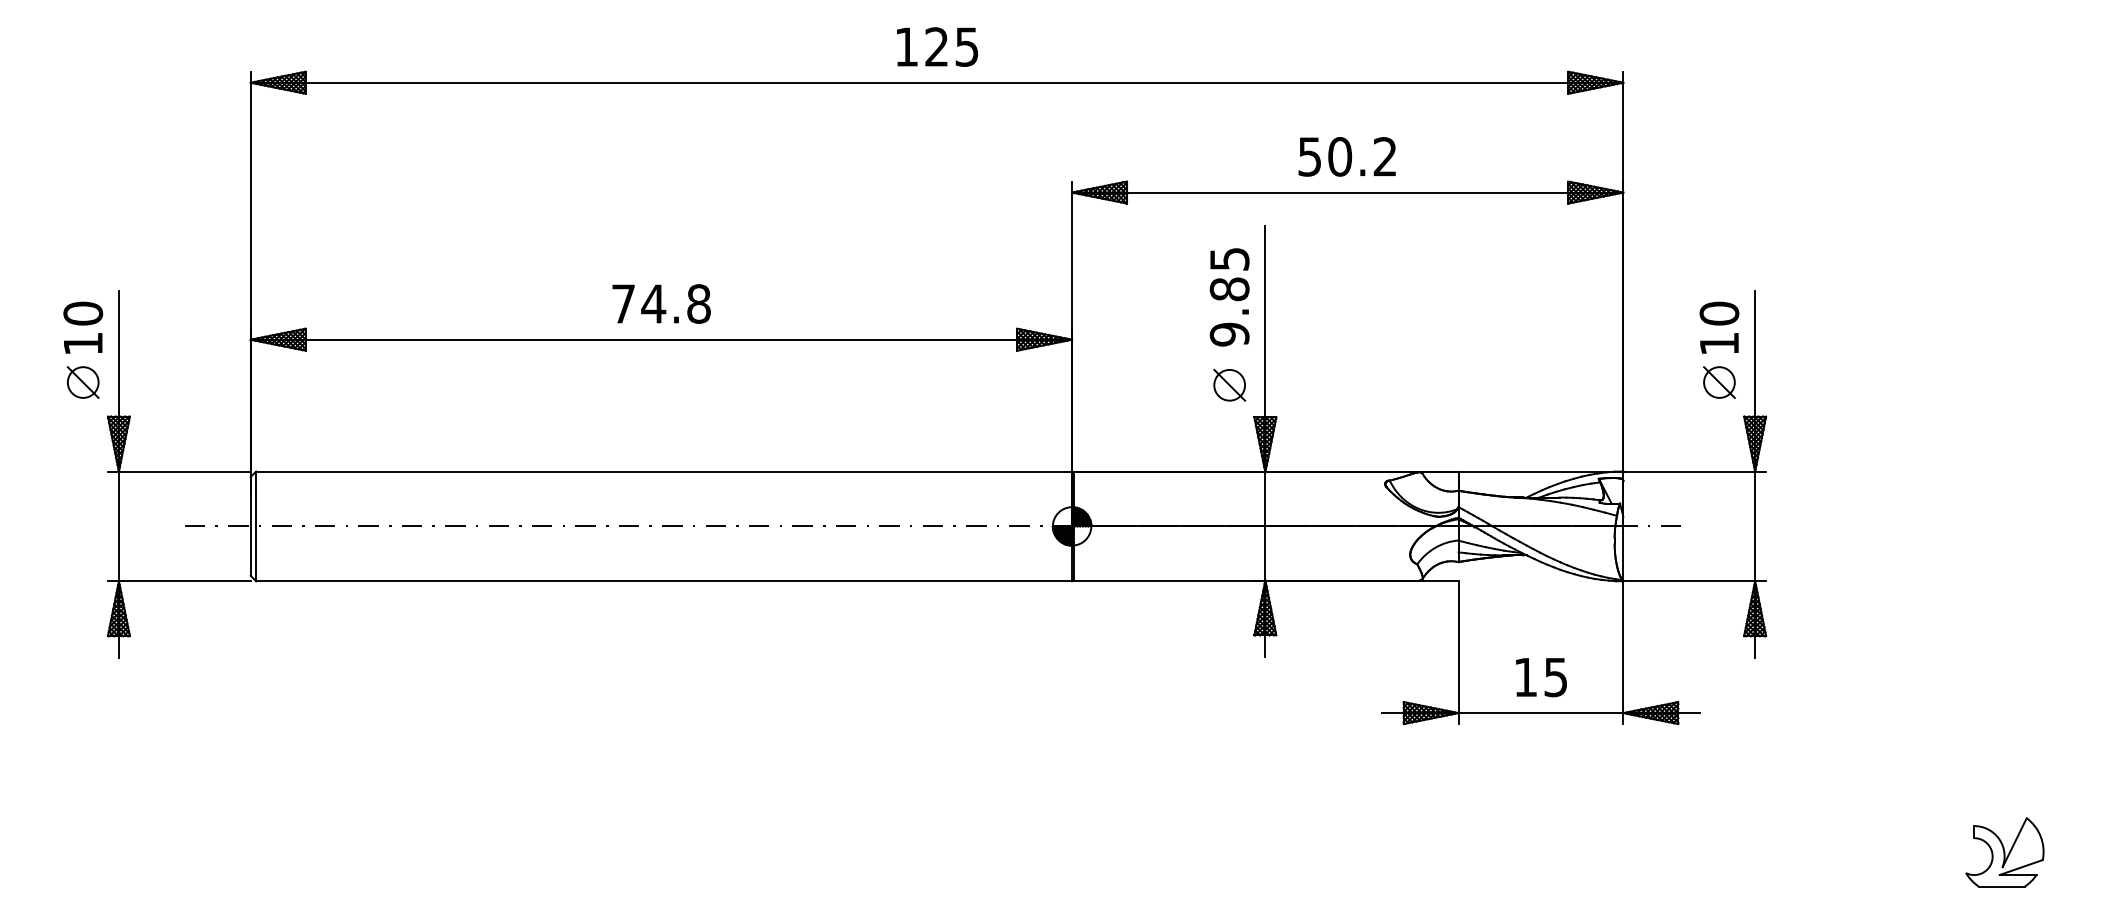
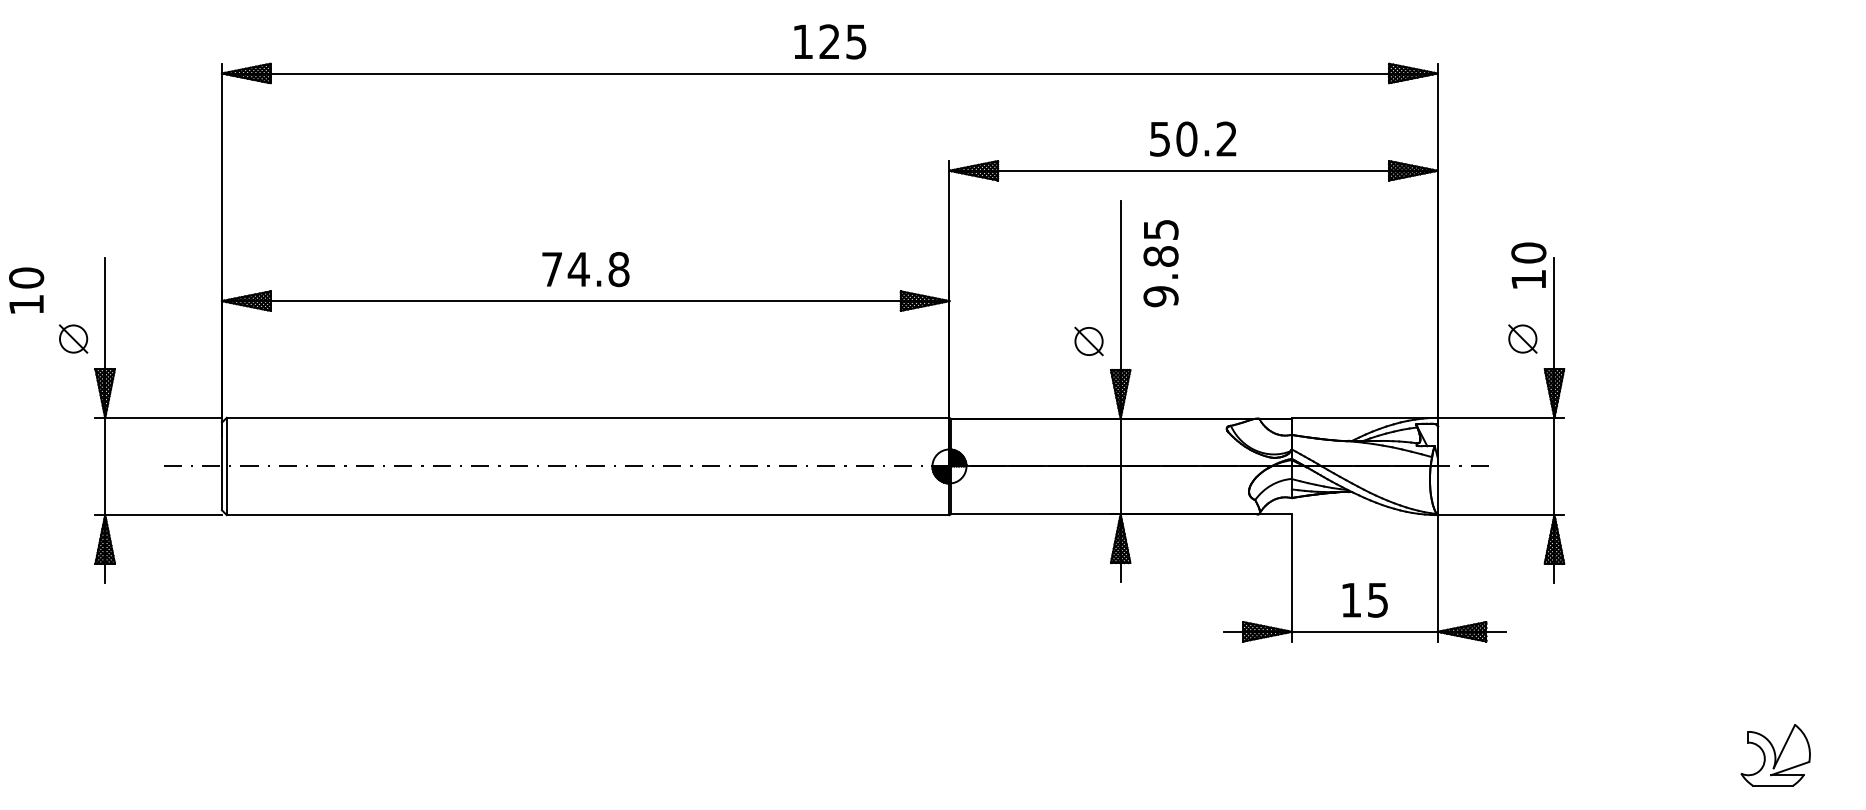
text: (1229, 297) -> (1160, 263), moved
text: (83, 327) -> (26, 290), moved
text: (1719, 327) -> (1528, 265), moved

